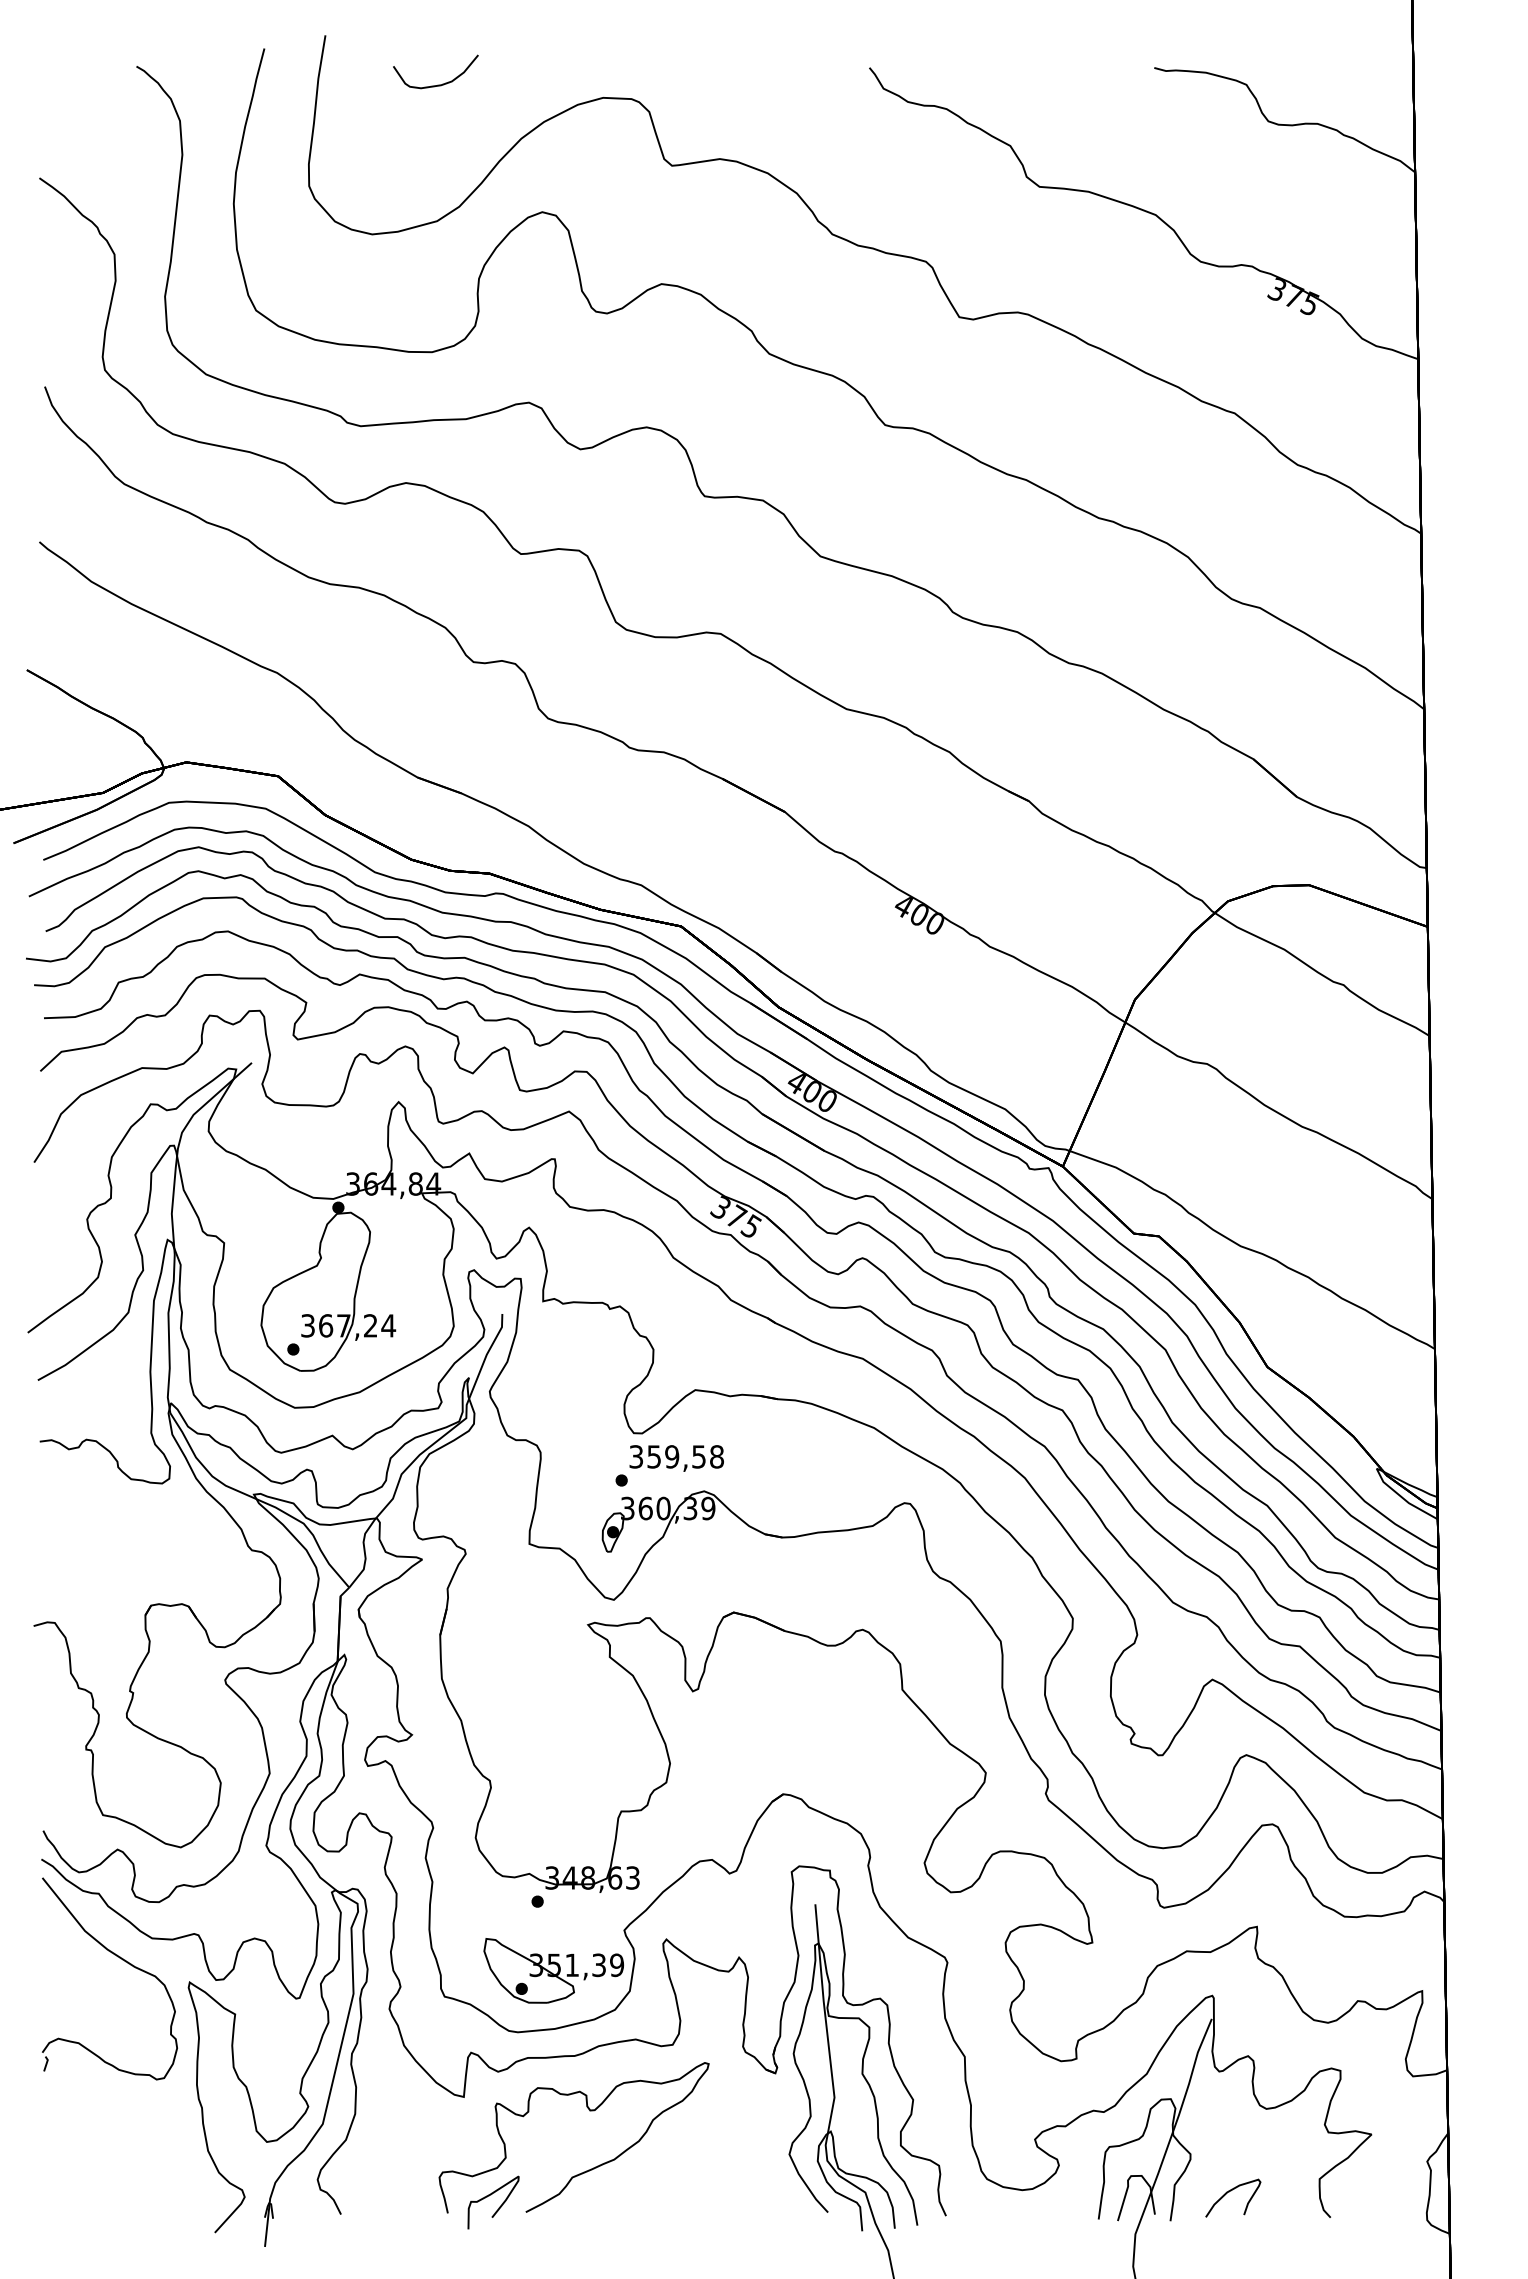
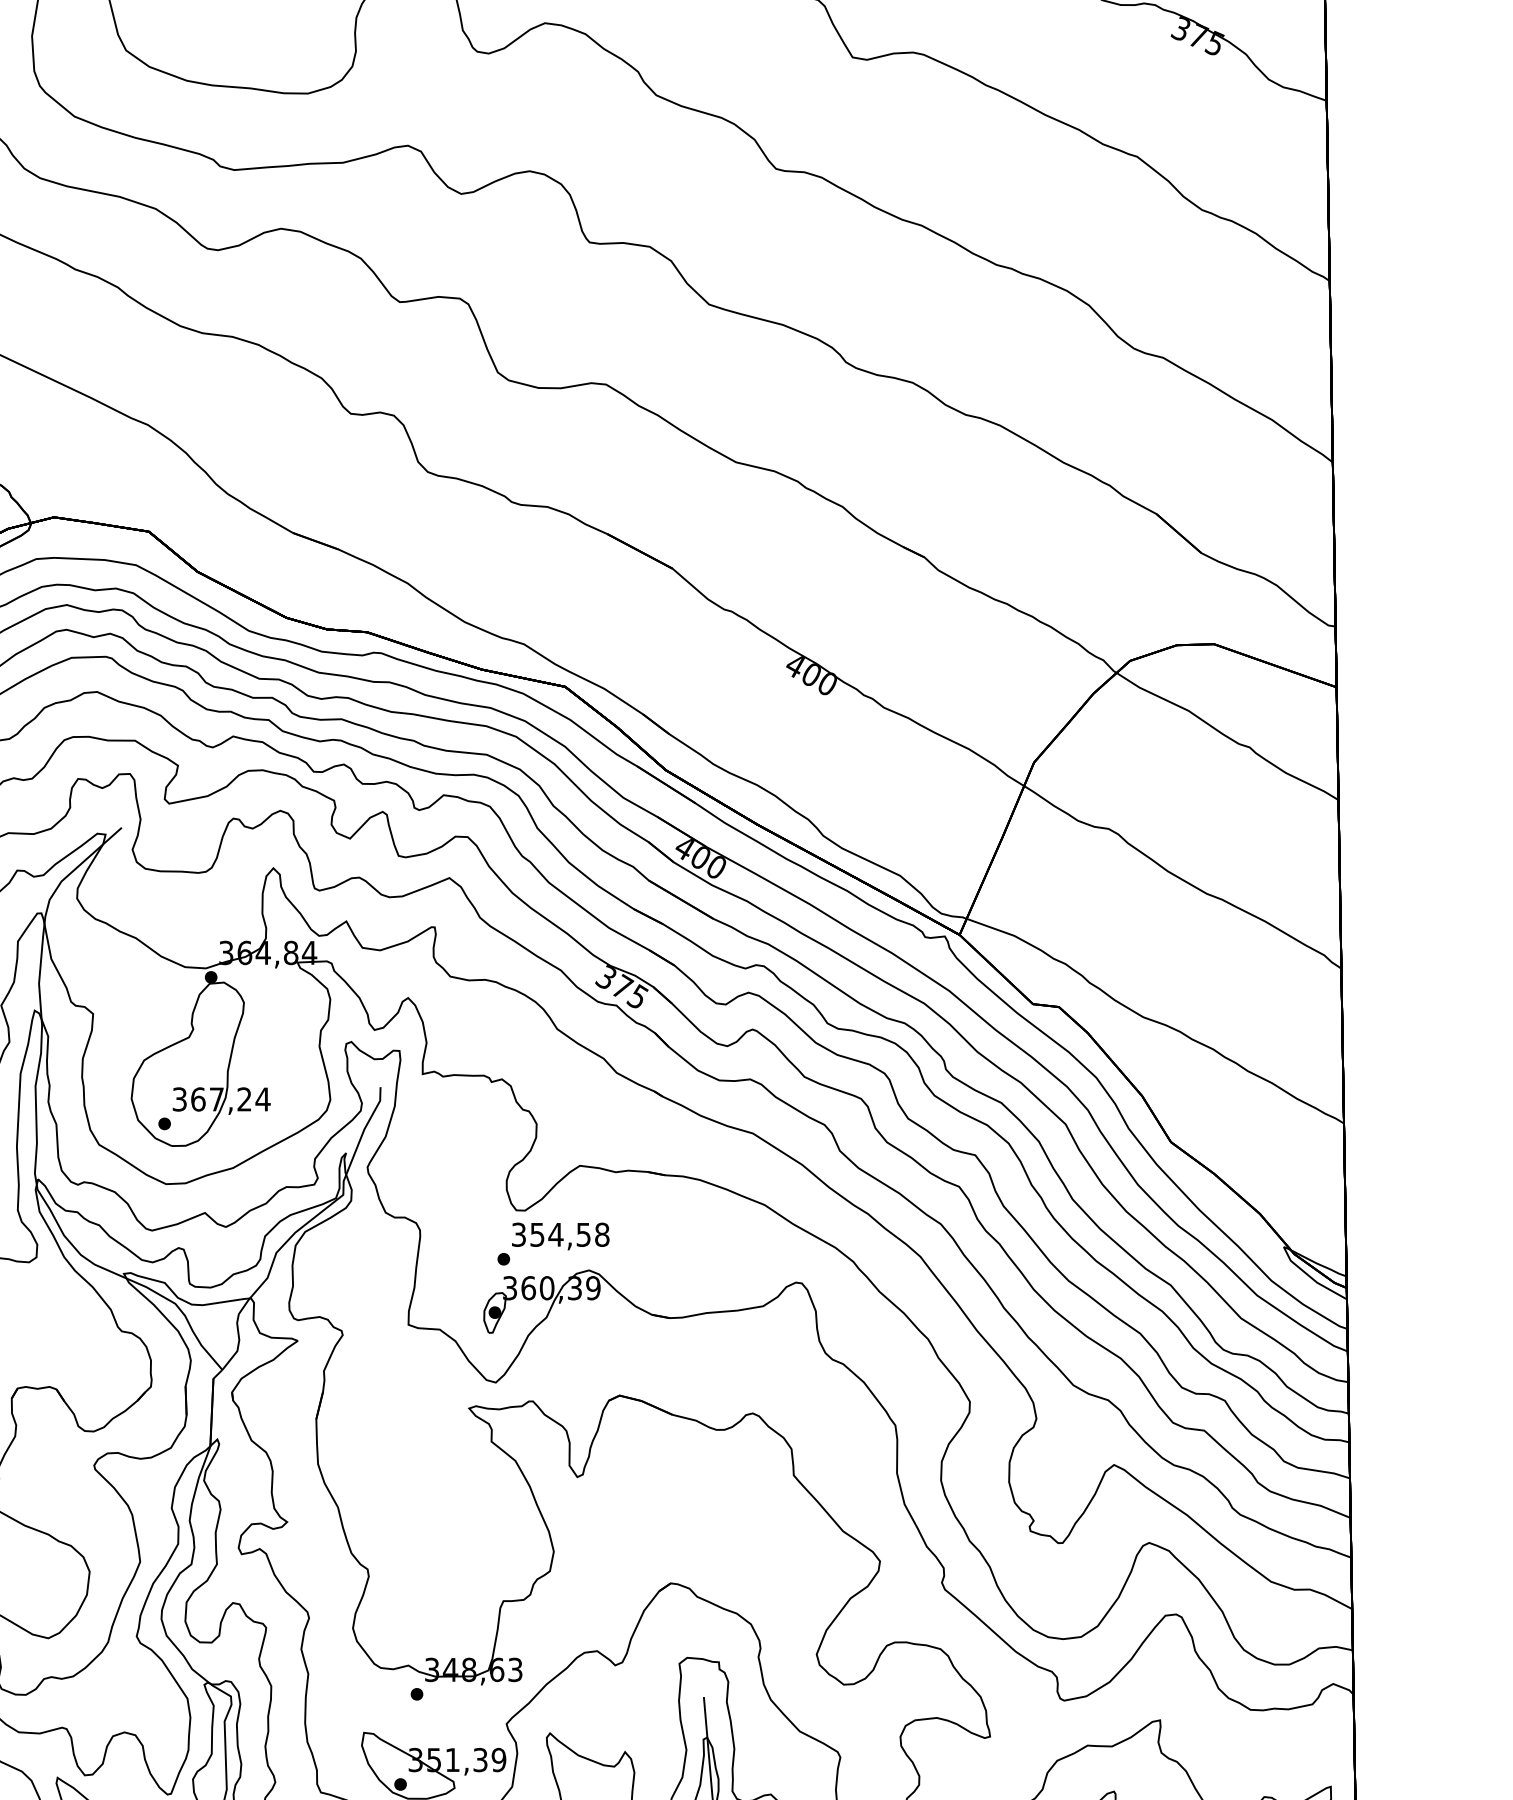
text: (671, 1456) -> (555, 1234), 359,58 -> 354,58

